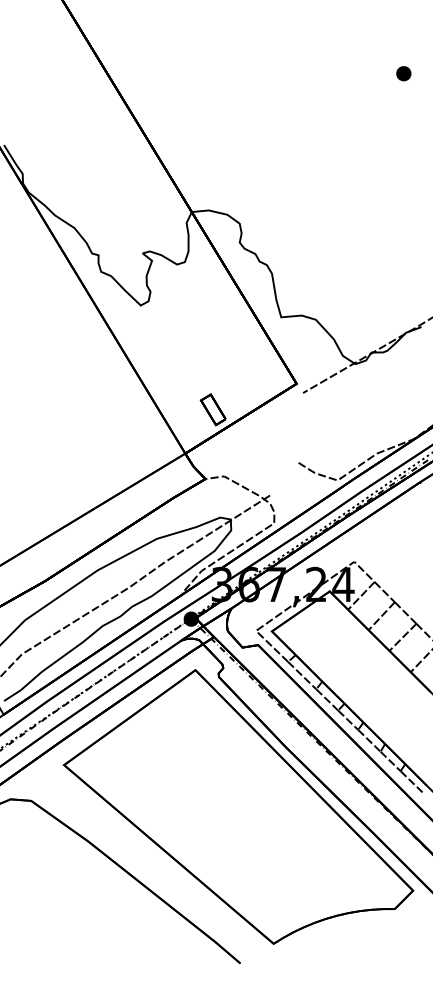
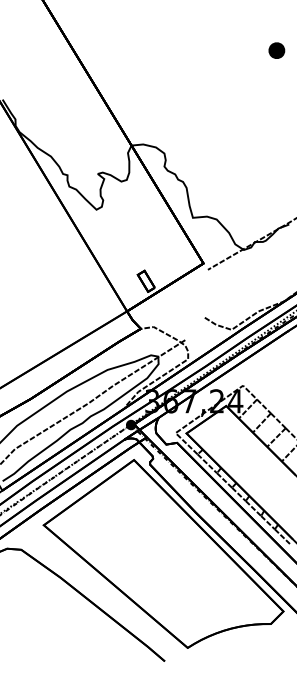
part: (404, 73) -> (277, 50), size x1.6

